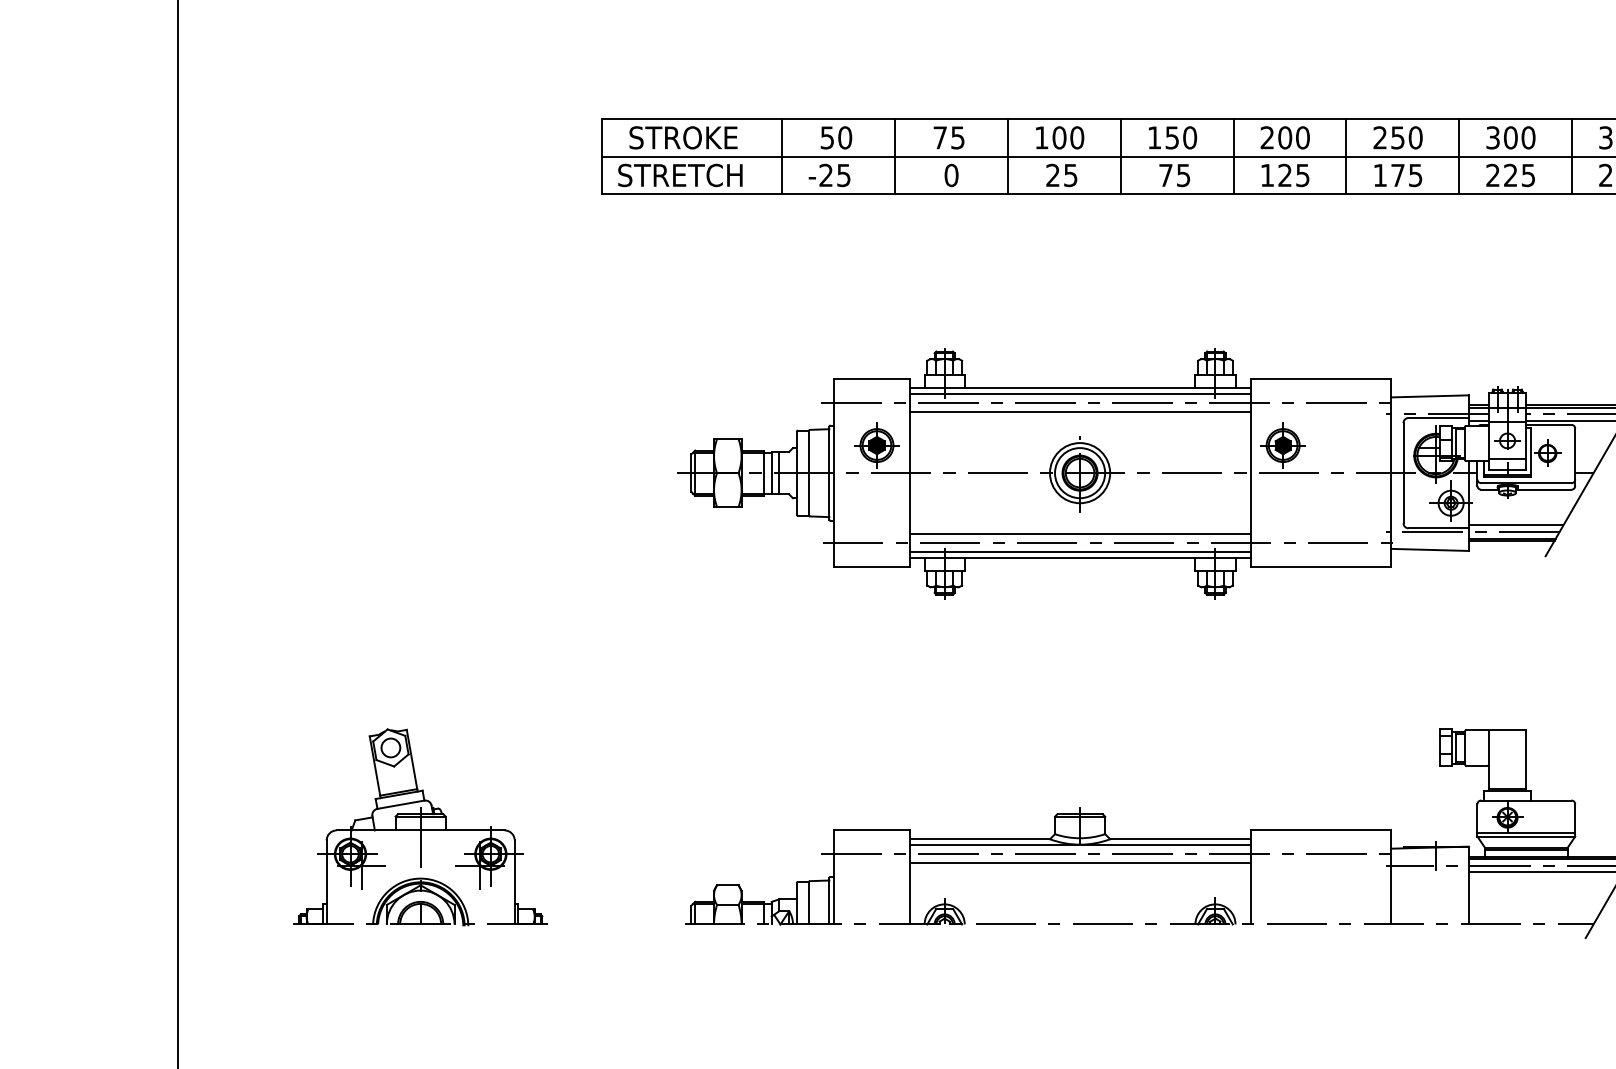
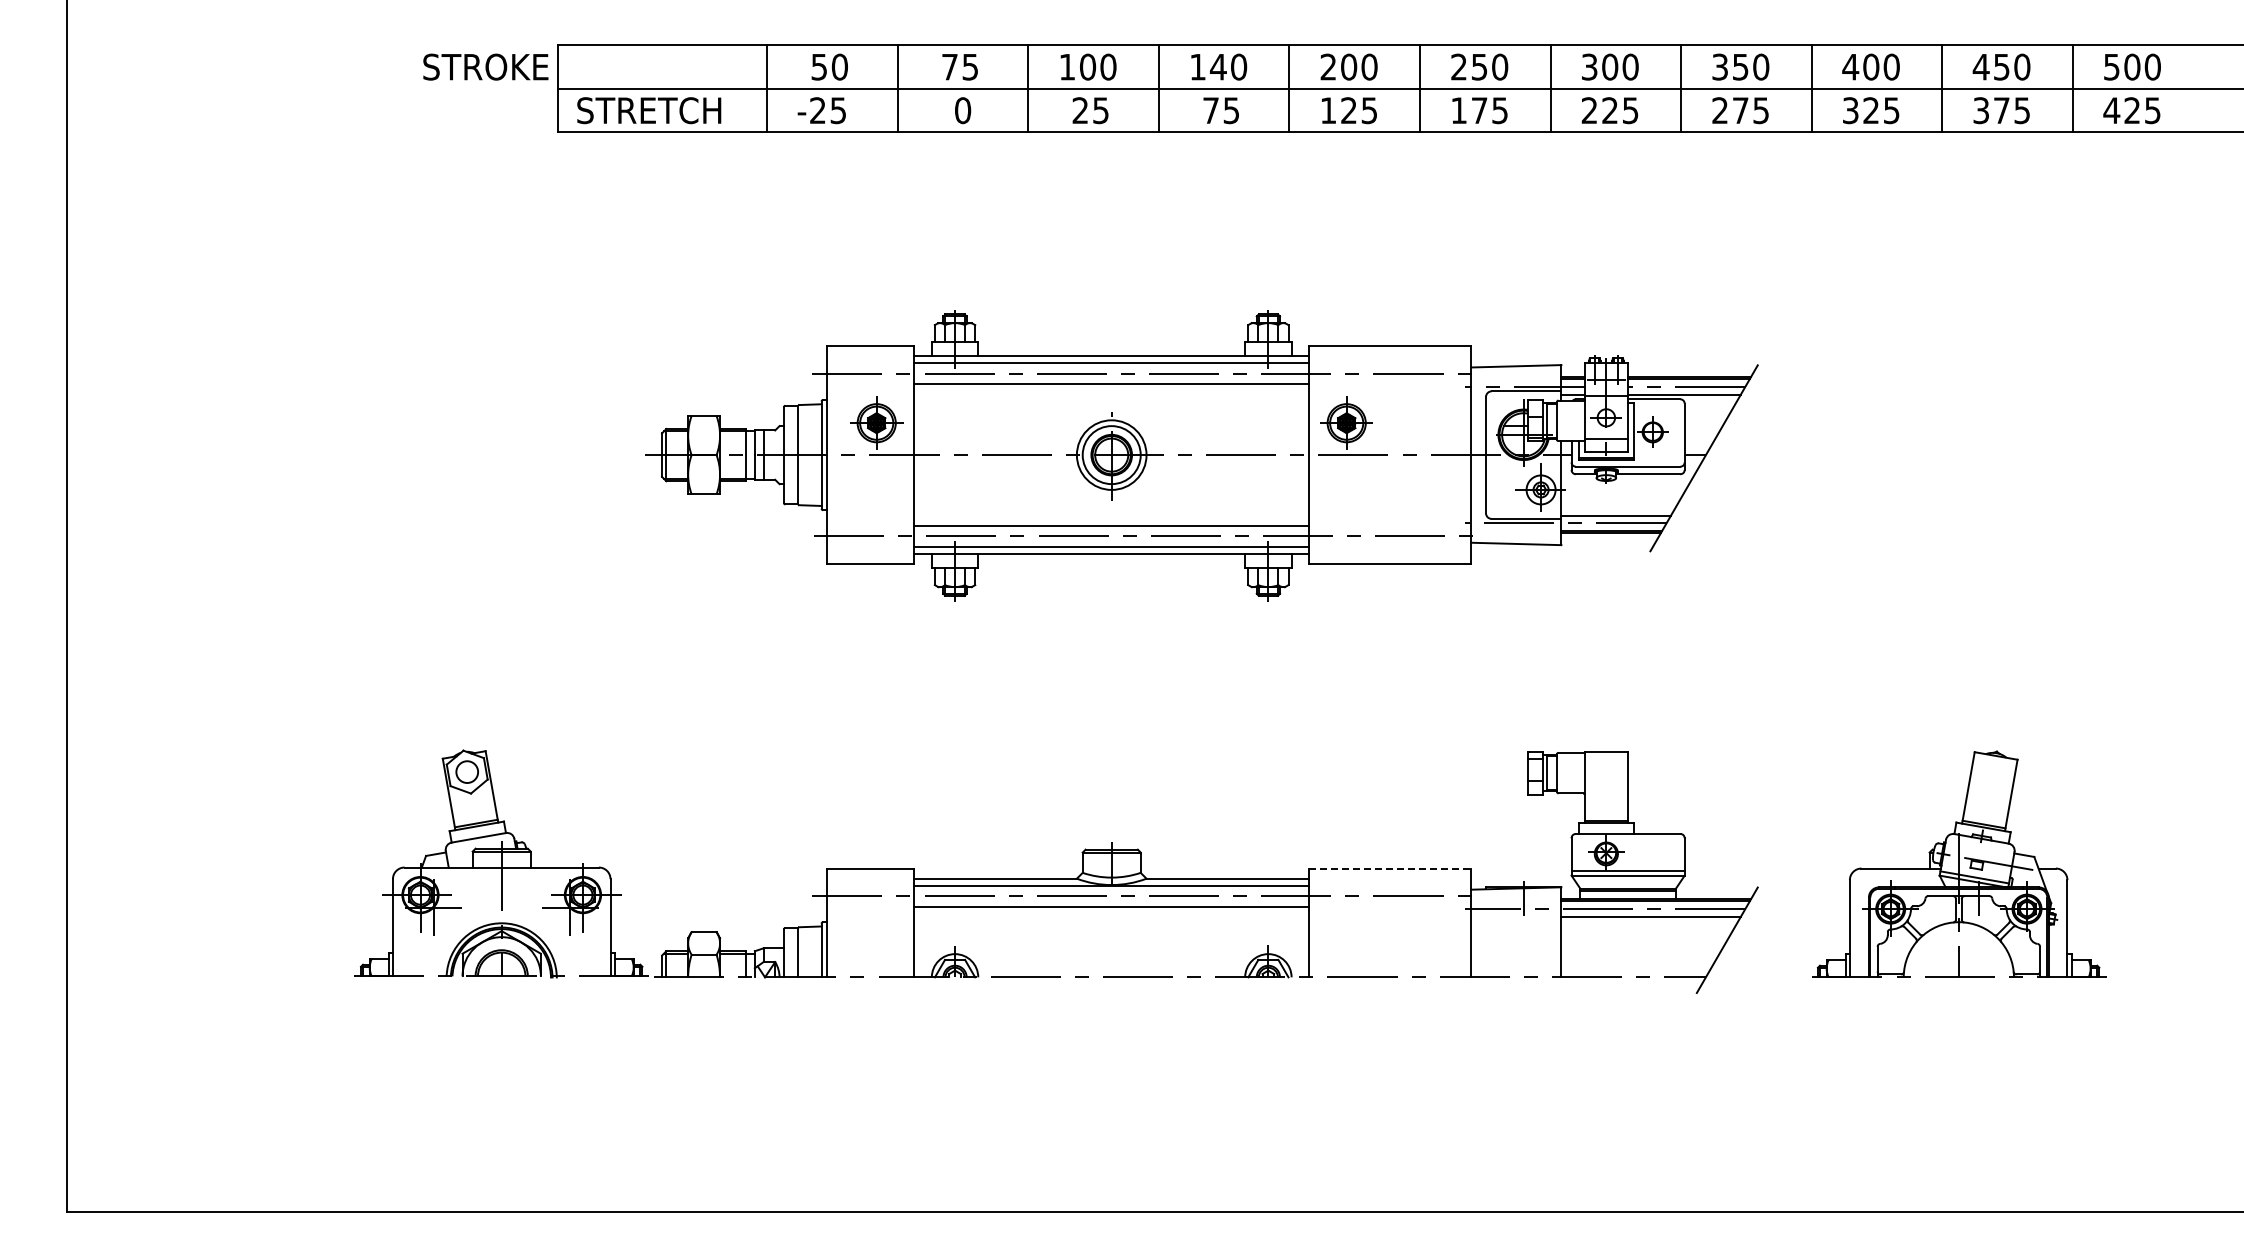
text: (683, 137) -> (485, 66), moved
text: (1171, 138) -> (1217, 67), 150 -> 140
part: (420, 826) -> (501, 863), moved
line: (1320, 830) -> (1390, 868), solid -> dashed

